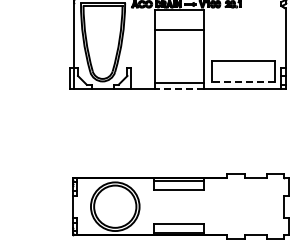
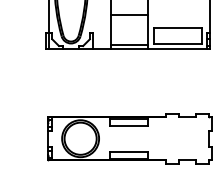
line: (179, 30) -> (129, 15), moved
line: (243, 82) -> (178, 44), dashed -> solid
line: (179, 88) -> (129, 48), dashed -> solid

